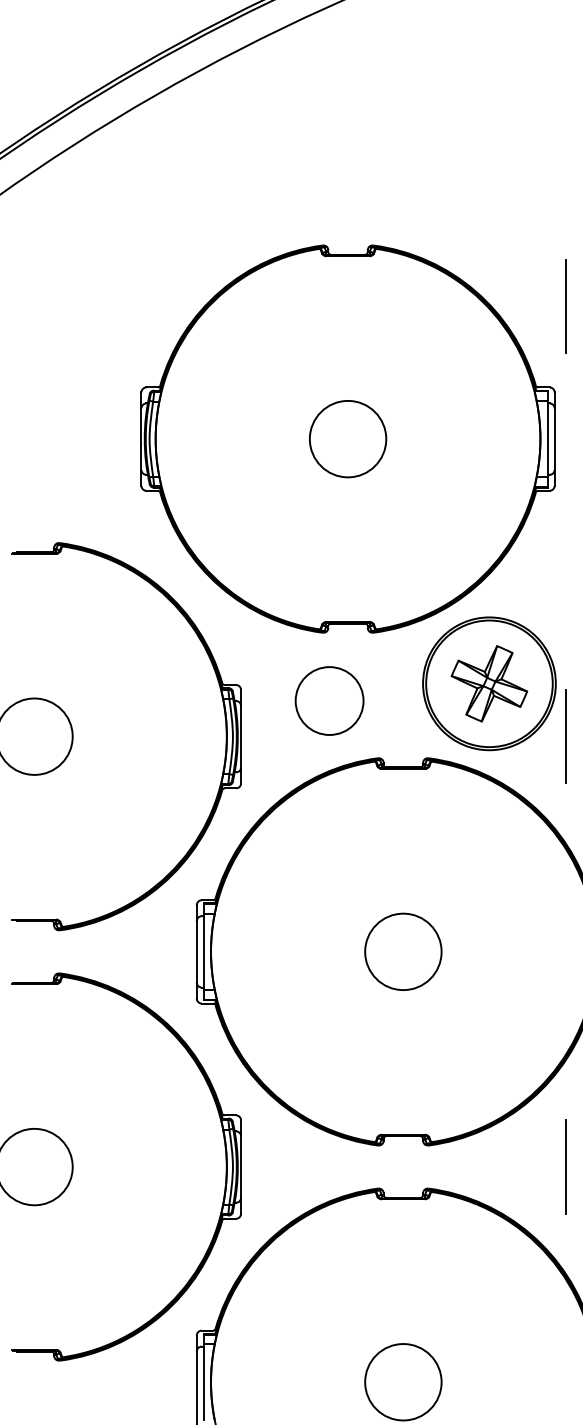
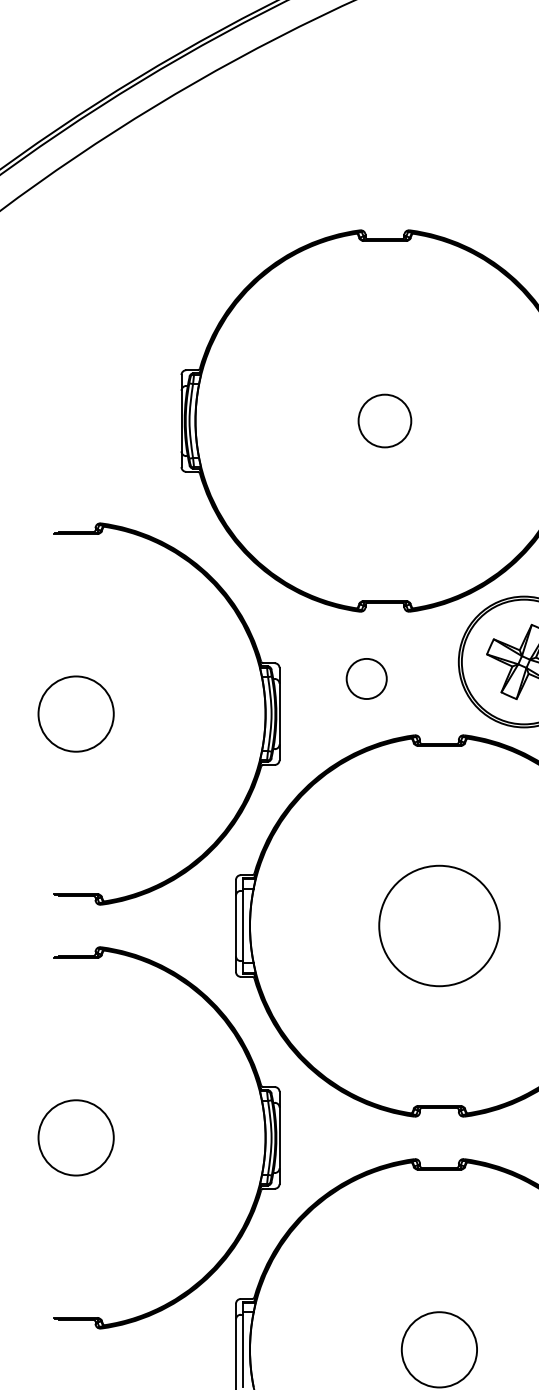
circle: (347, 438) -> (384, 420), size x0.7
circle: (329, 700) -> (366, 678), size x0.6
circle: (403, 951) -> (439, 925), size x1.6

